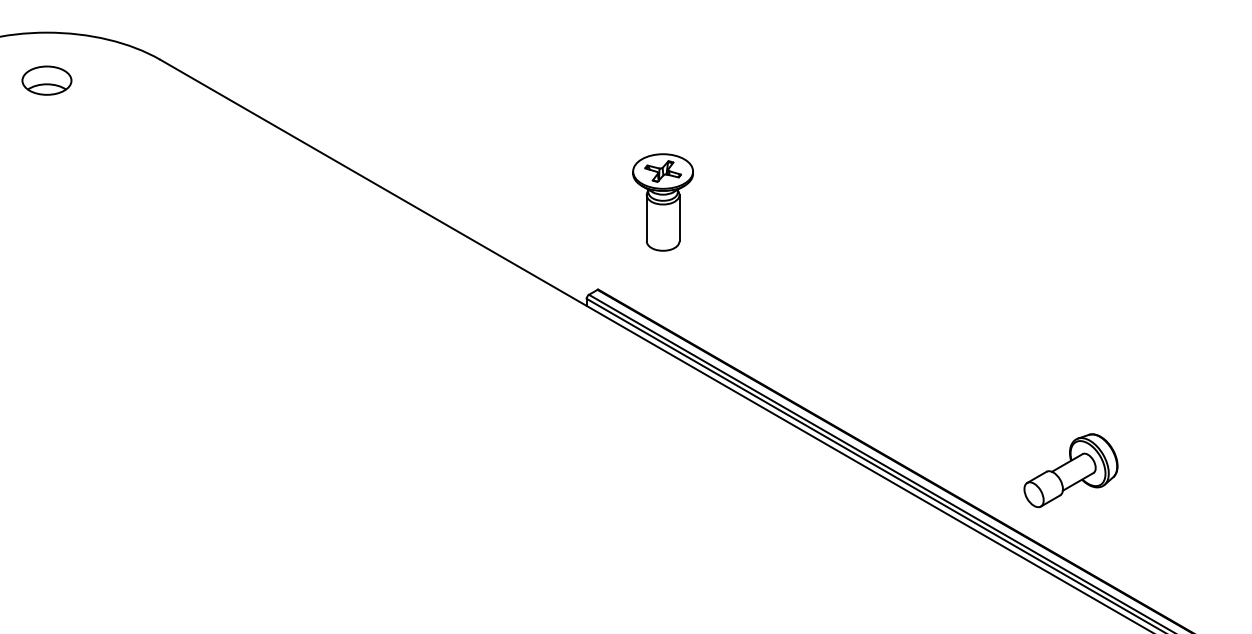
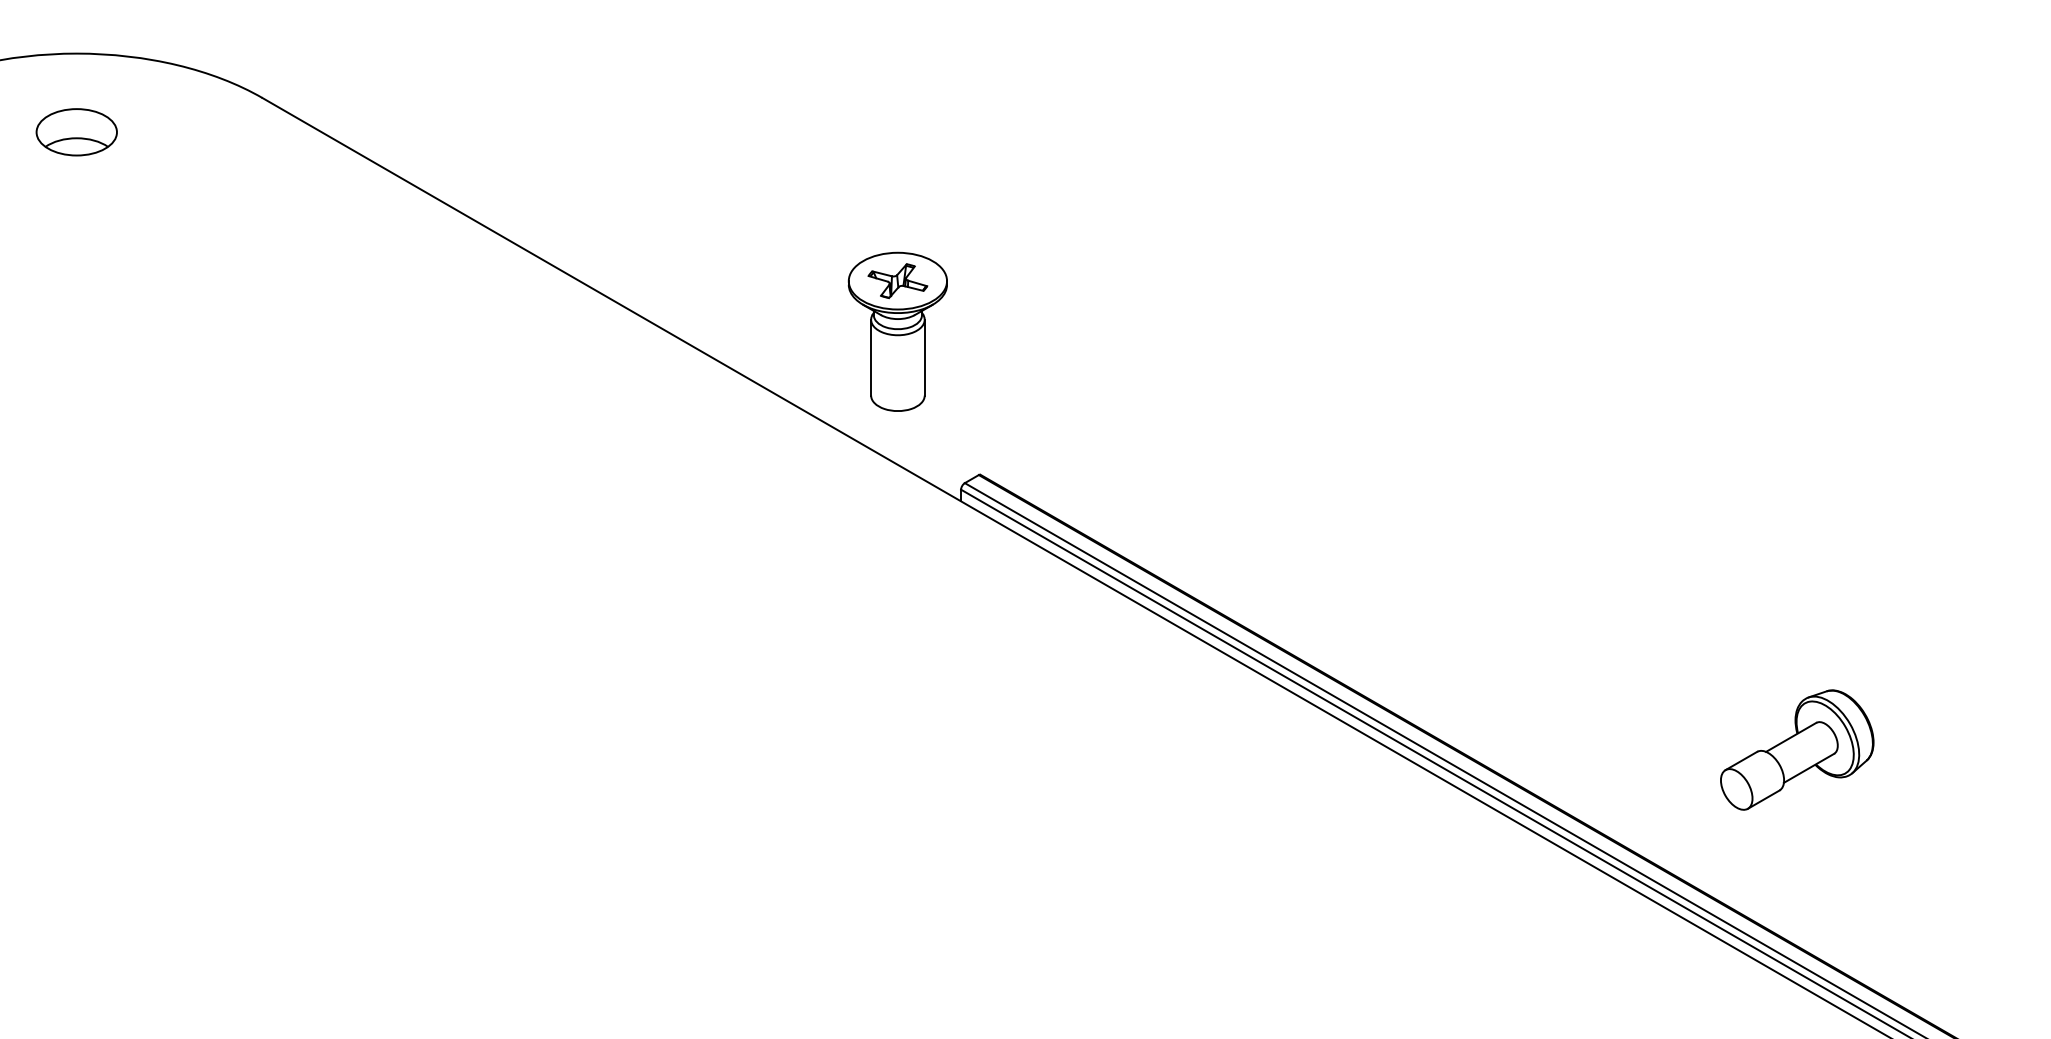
part: (662, 202) -> (896, 331), moved
part: (1070, 470) -> (1796, 749), moved

